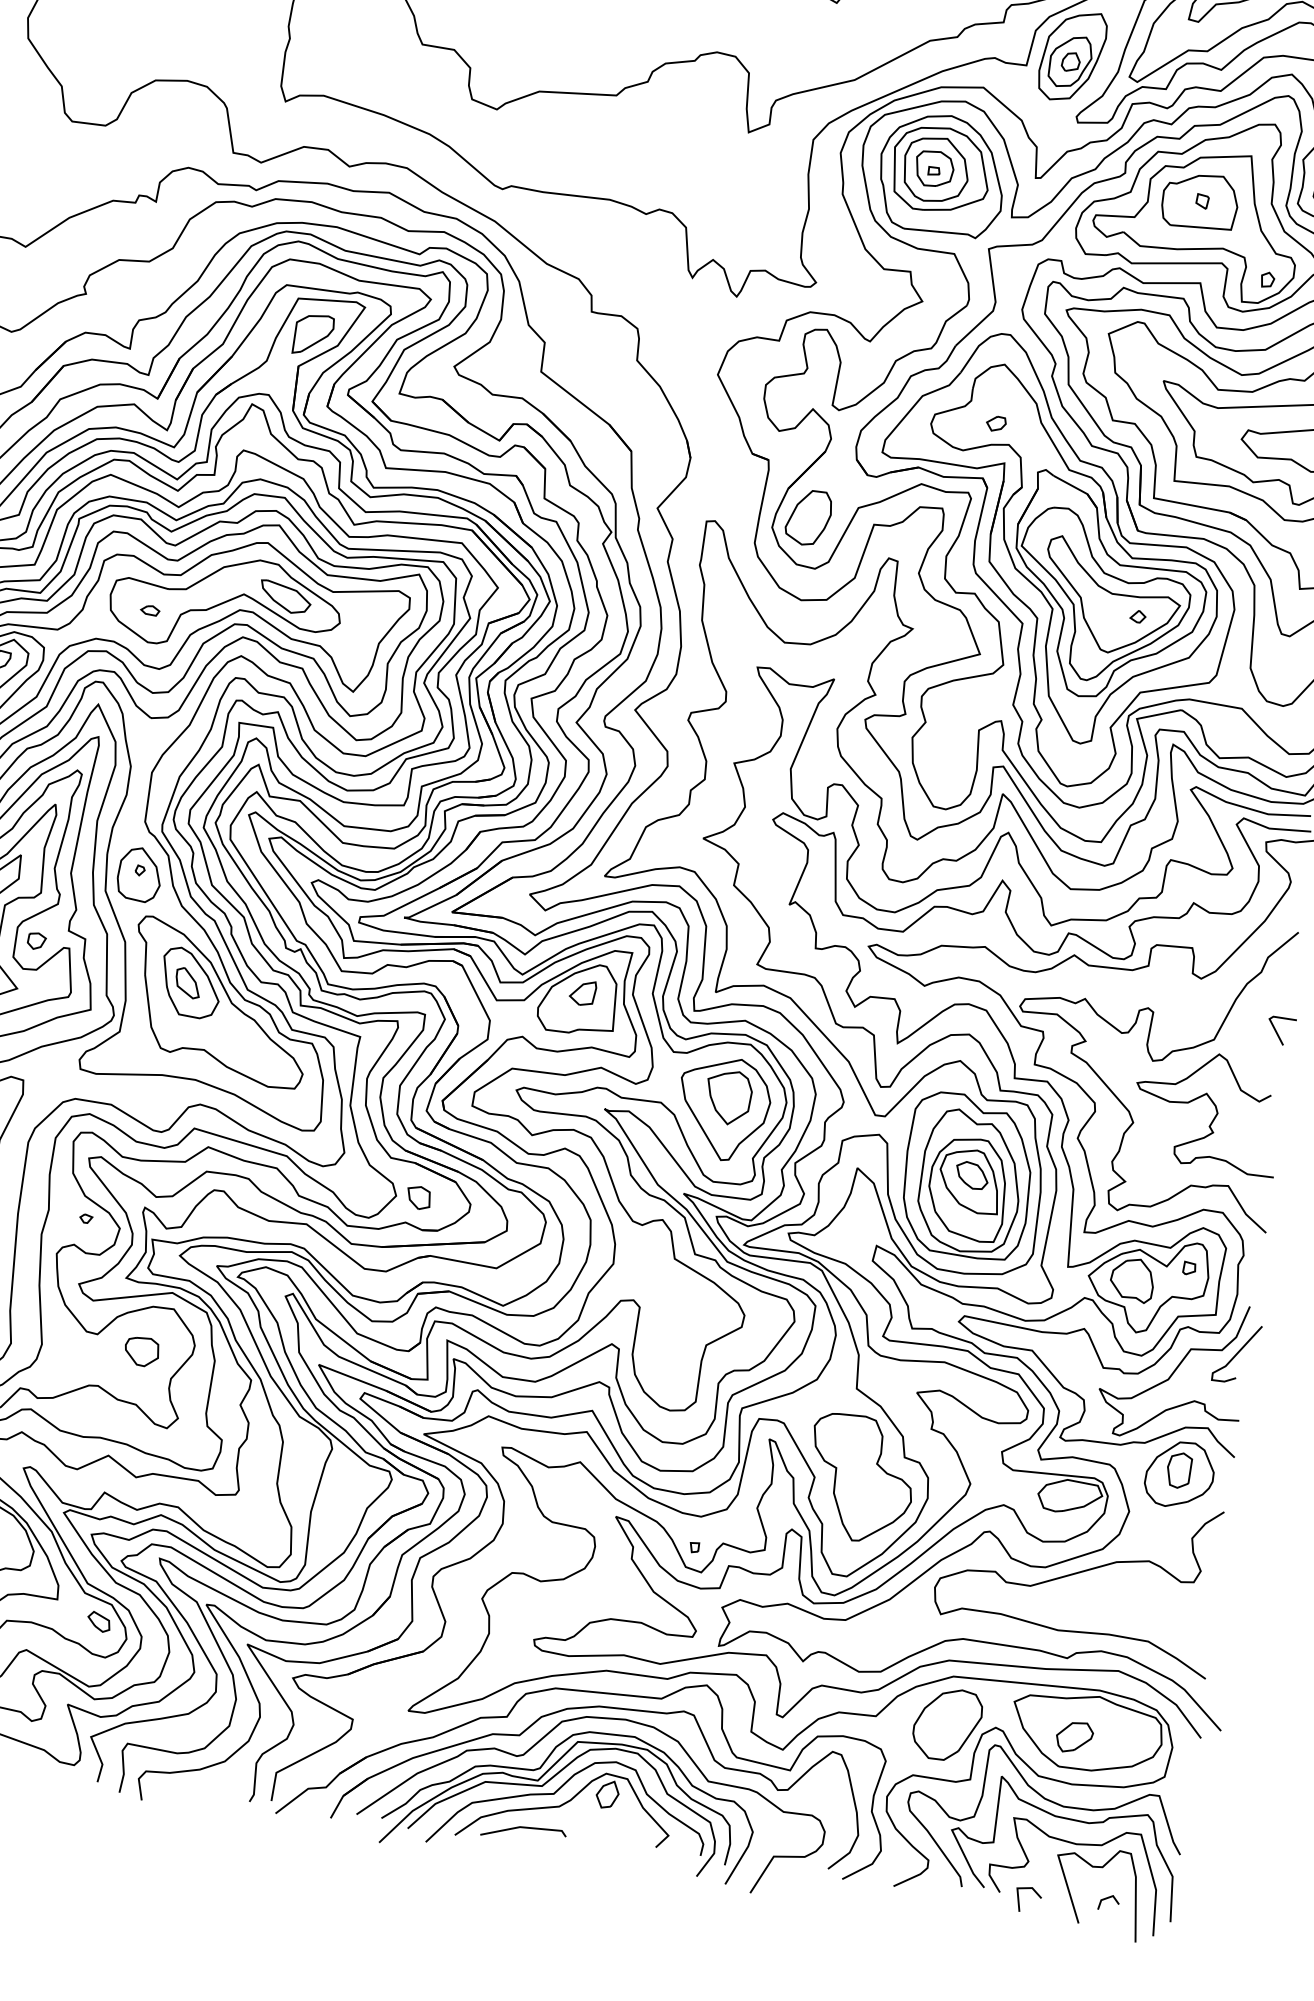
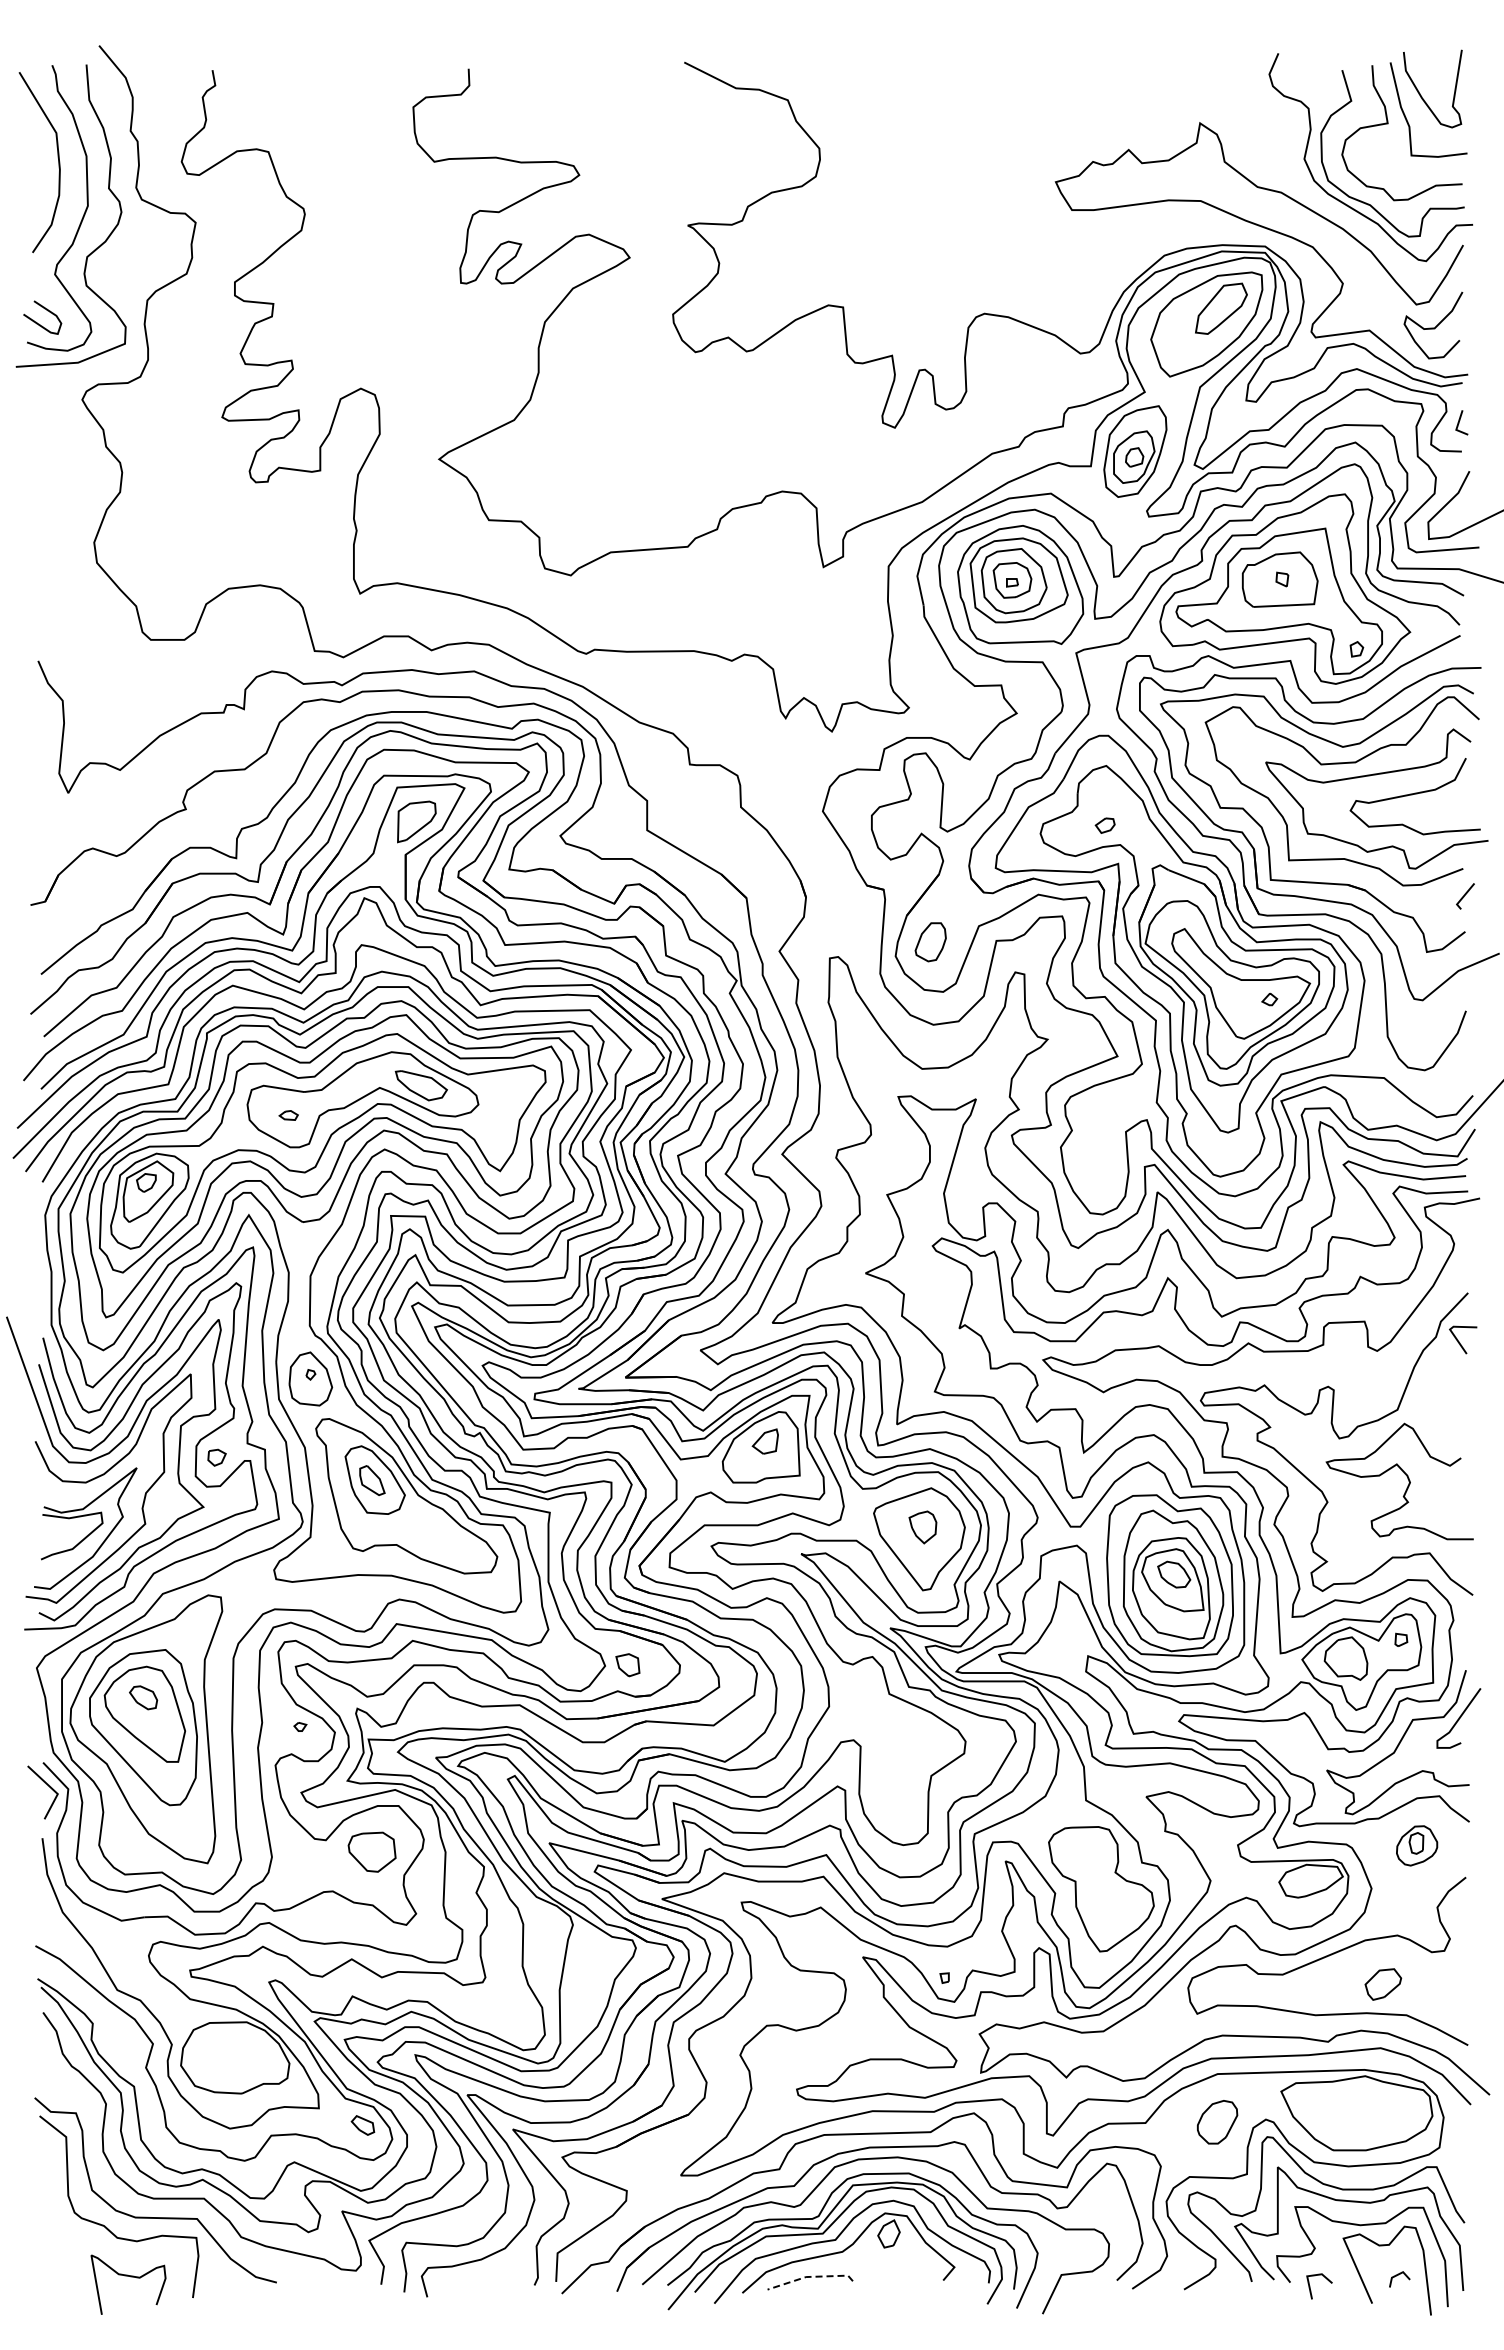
part: (808, 518) -> (930, 942), size x0.7
line: (1278, 1033) -> (1460, 1342), moved
part: (728, 1097) -> (922, 1527), size x0.6
part: (141, 1351) -> (371, 1851), size x1.4
part: (1179, 1474) -> (1416, 1845), size x0.6
part: (947, 1723) -> (1217, 2121), size x0.6
part: (1074, 1737) -> (1383, 1984), moved
line: (524, 1827) -> (810, 2276), solid -> dashed

